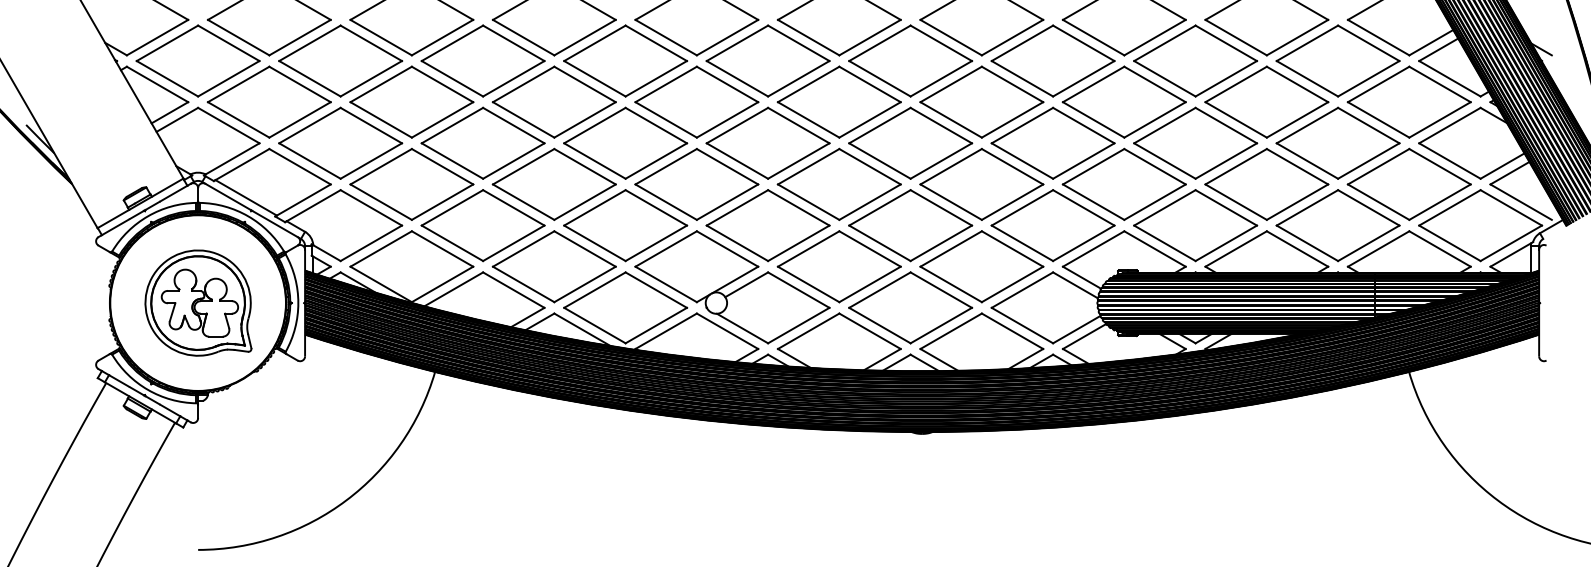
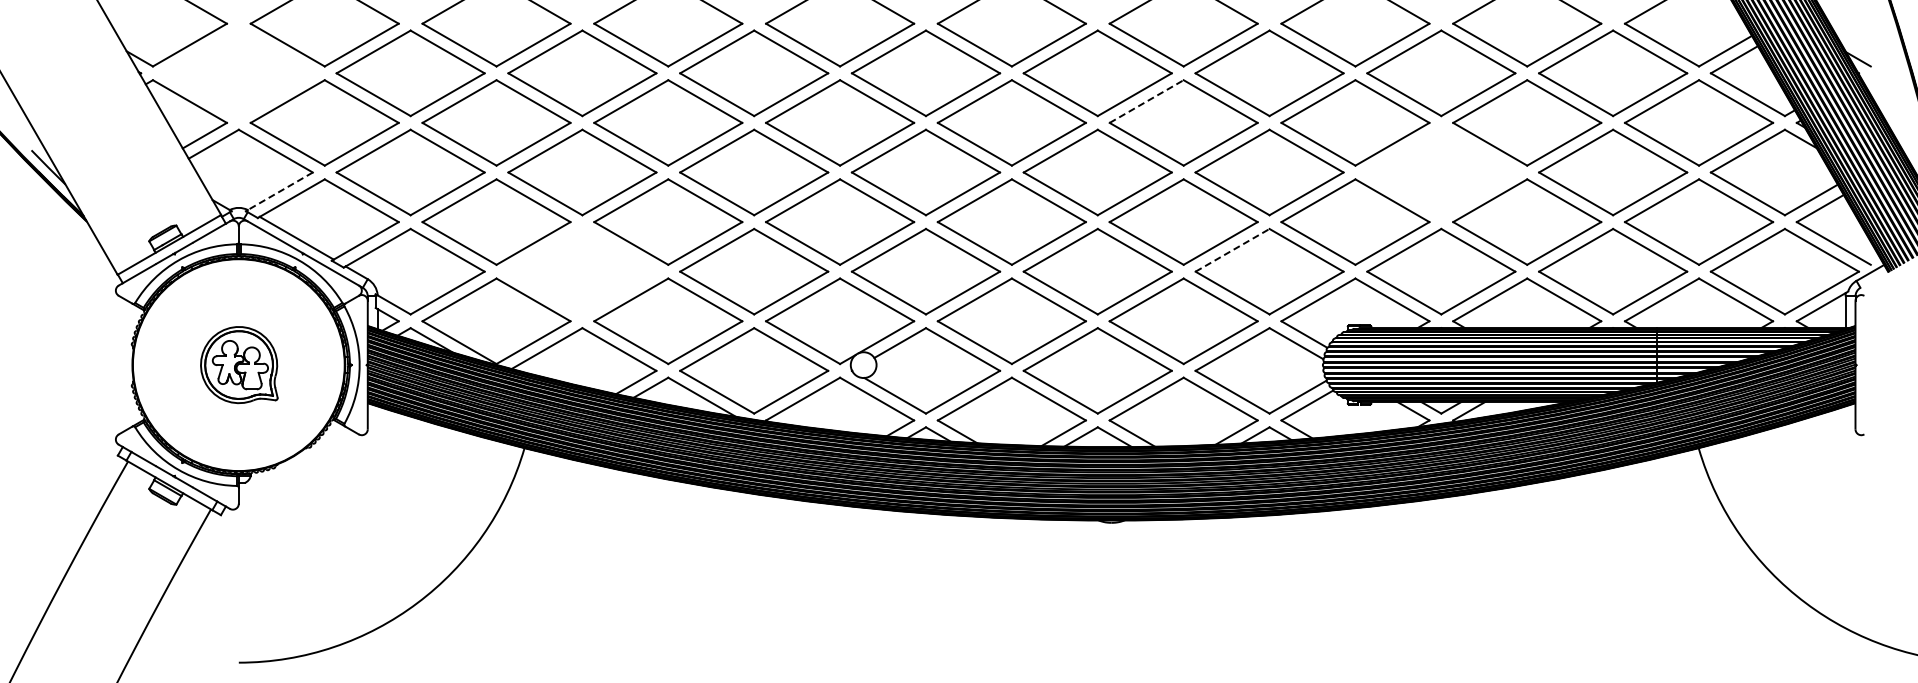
part: (197, 61) -> (238, 73), removed
line: (951, 84) -> (1146, 101), solid -> dashed
part: (1195, 143) -> (1441, 172), removed
line: (232, 159) -> (280, 191), solid -> dashed
line: (1022, 208) -> (1232, 250), solid -> dashed
part: (483, 225) -> (582, 271), removed
part: (198, 302) -> (239, 364), size x0.6

